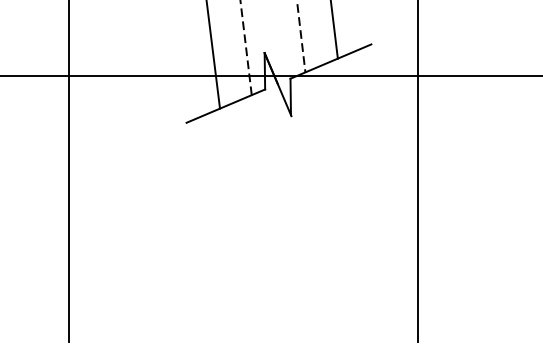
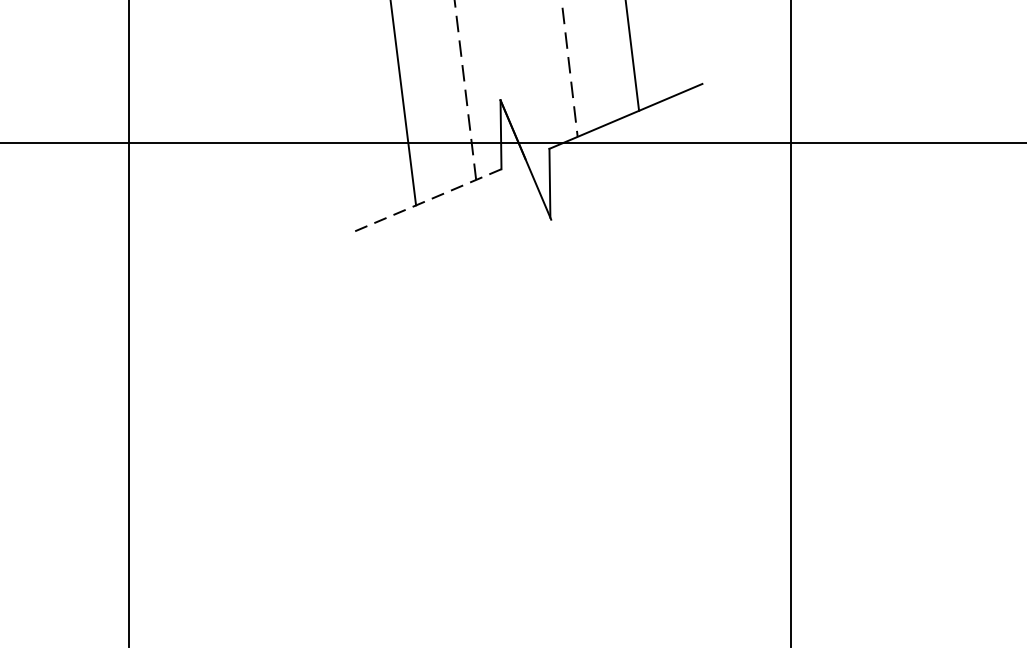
line: (225, 106) -> (426, 201), solid -> dashed

